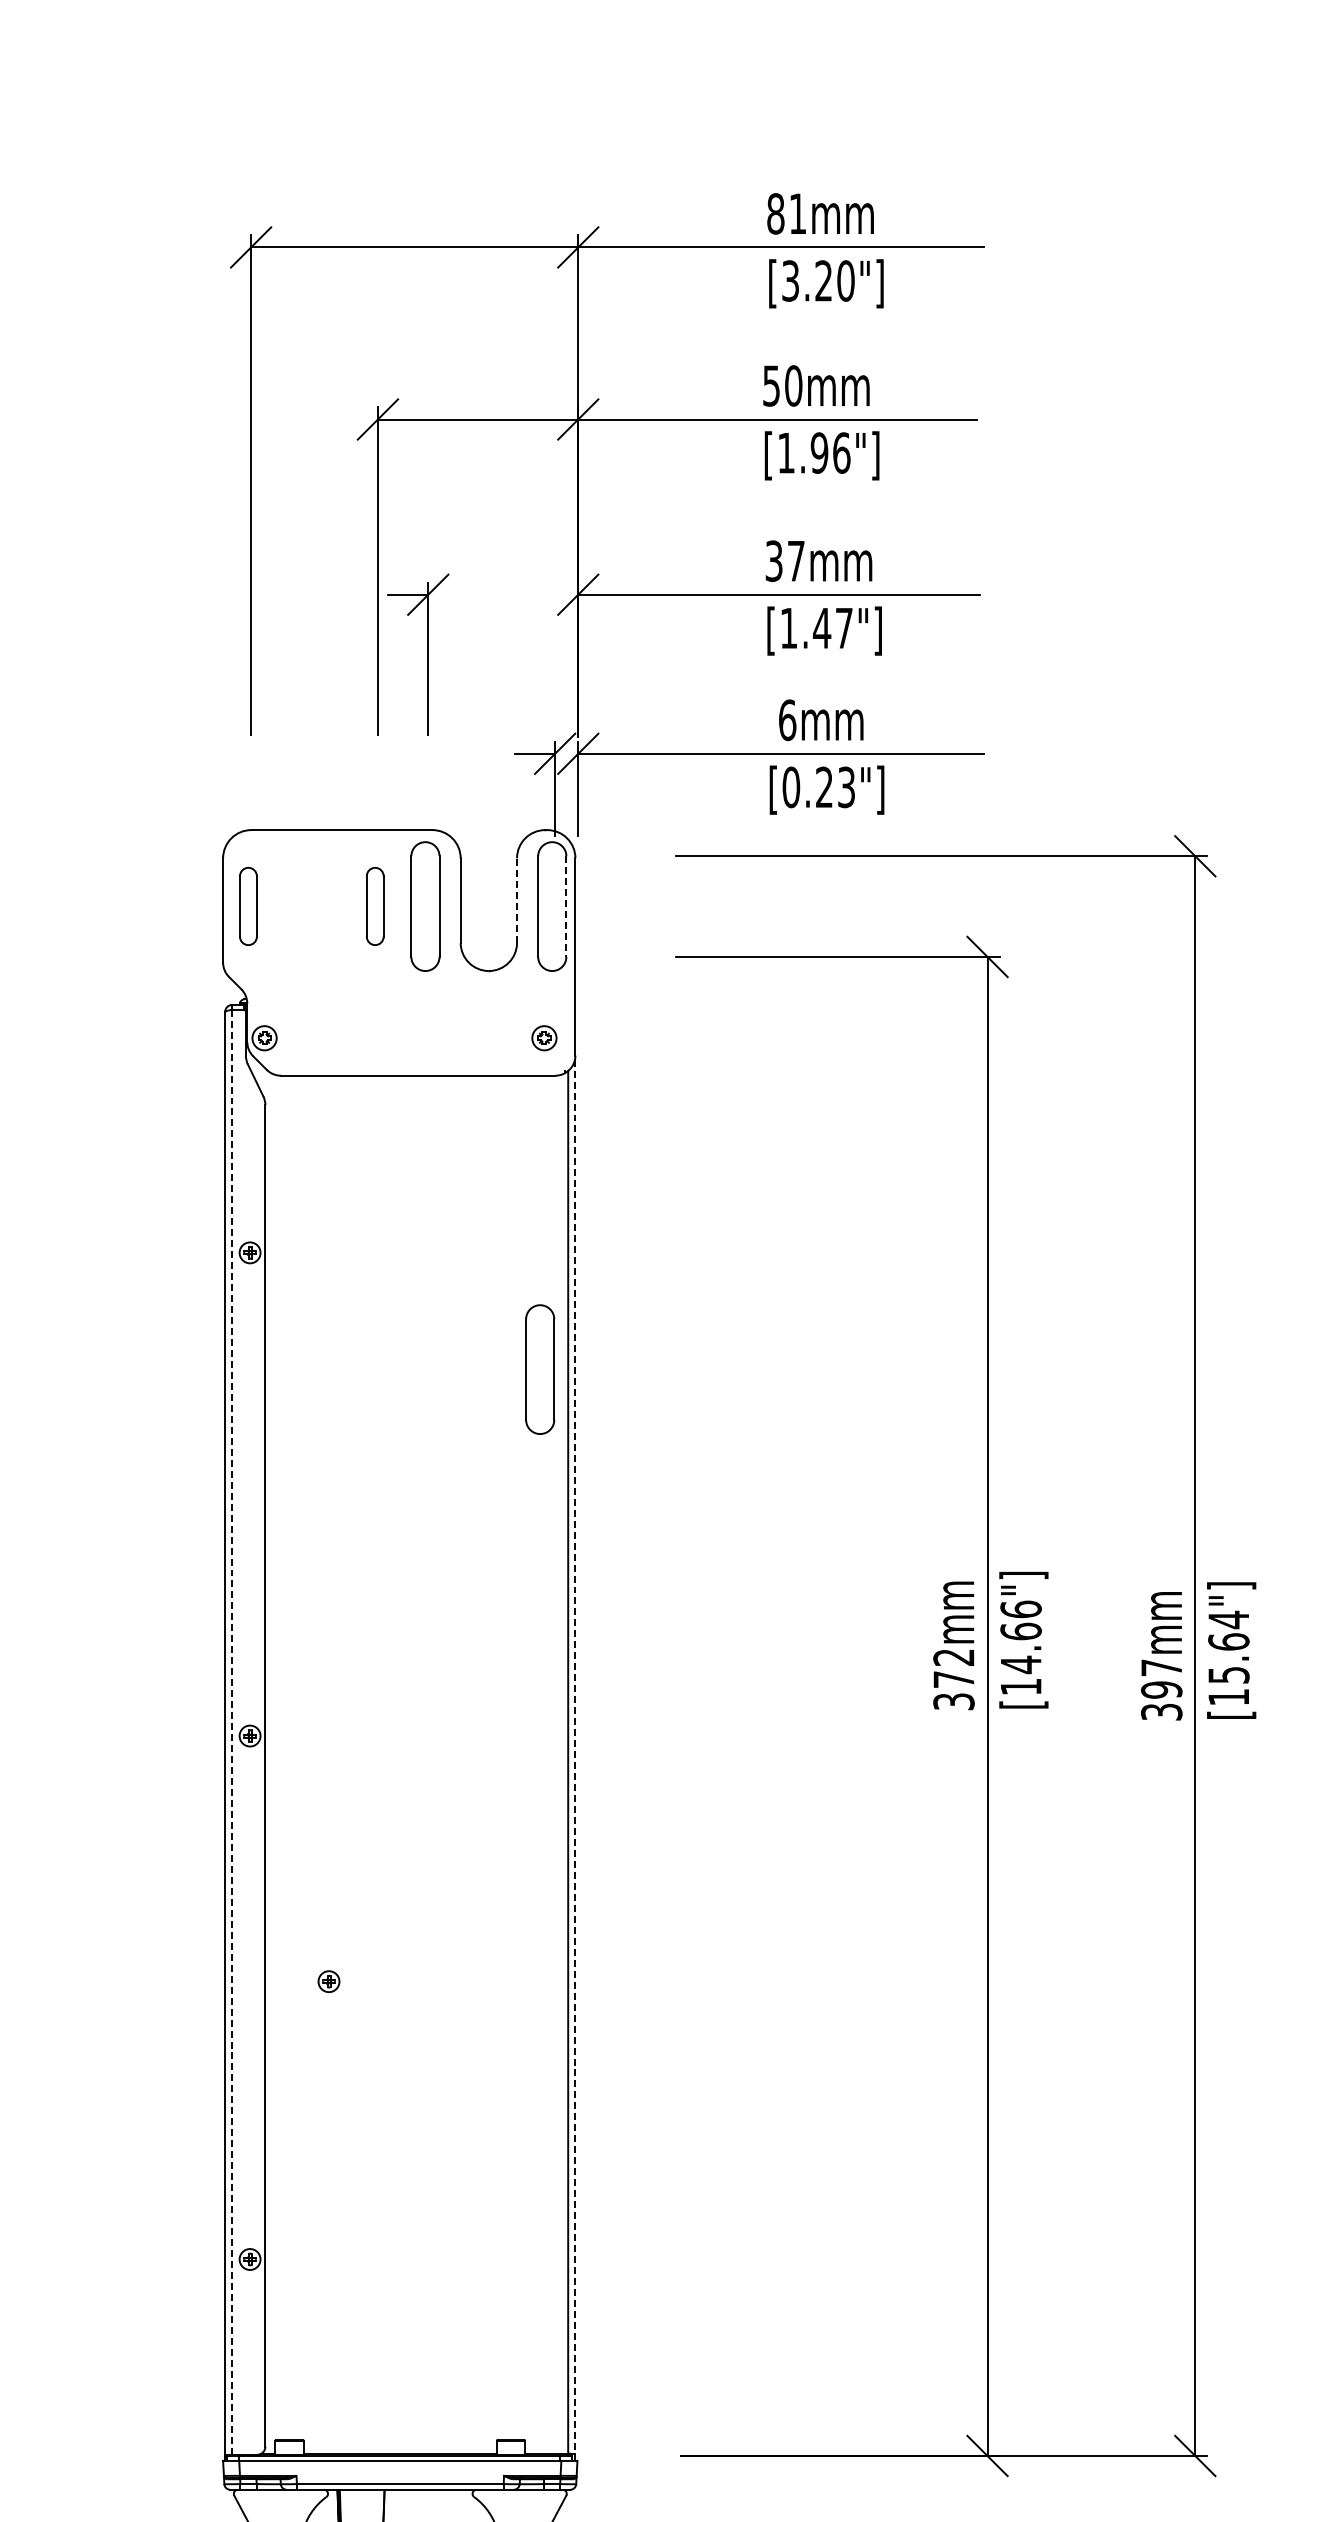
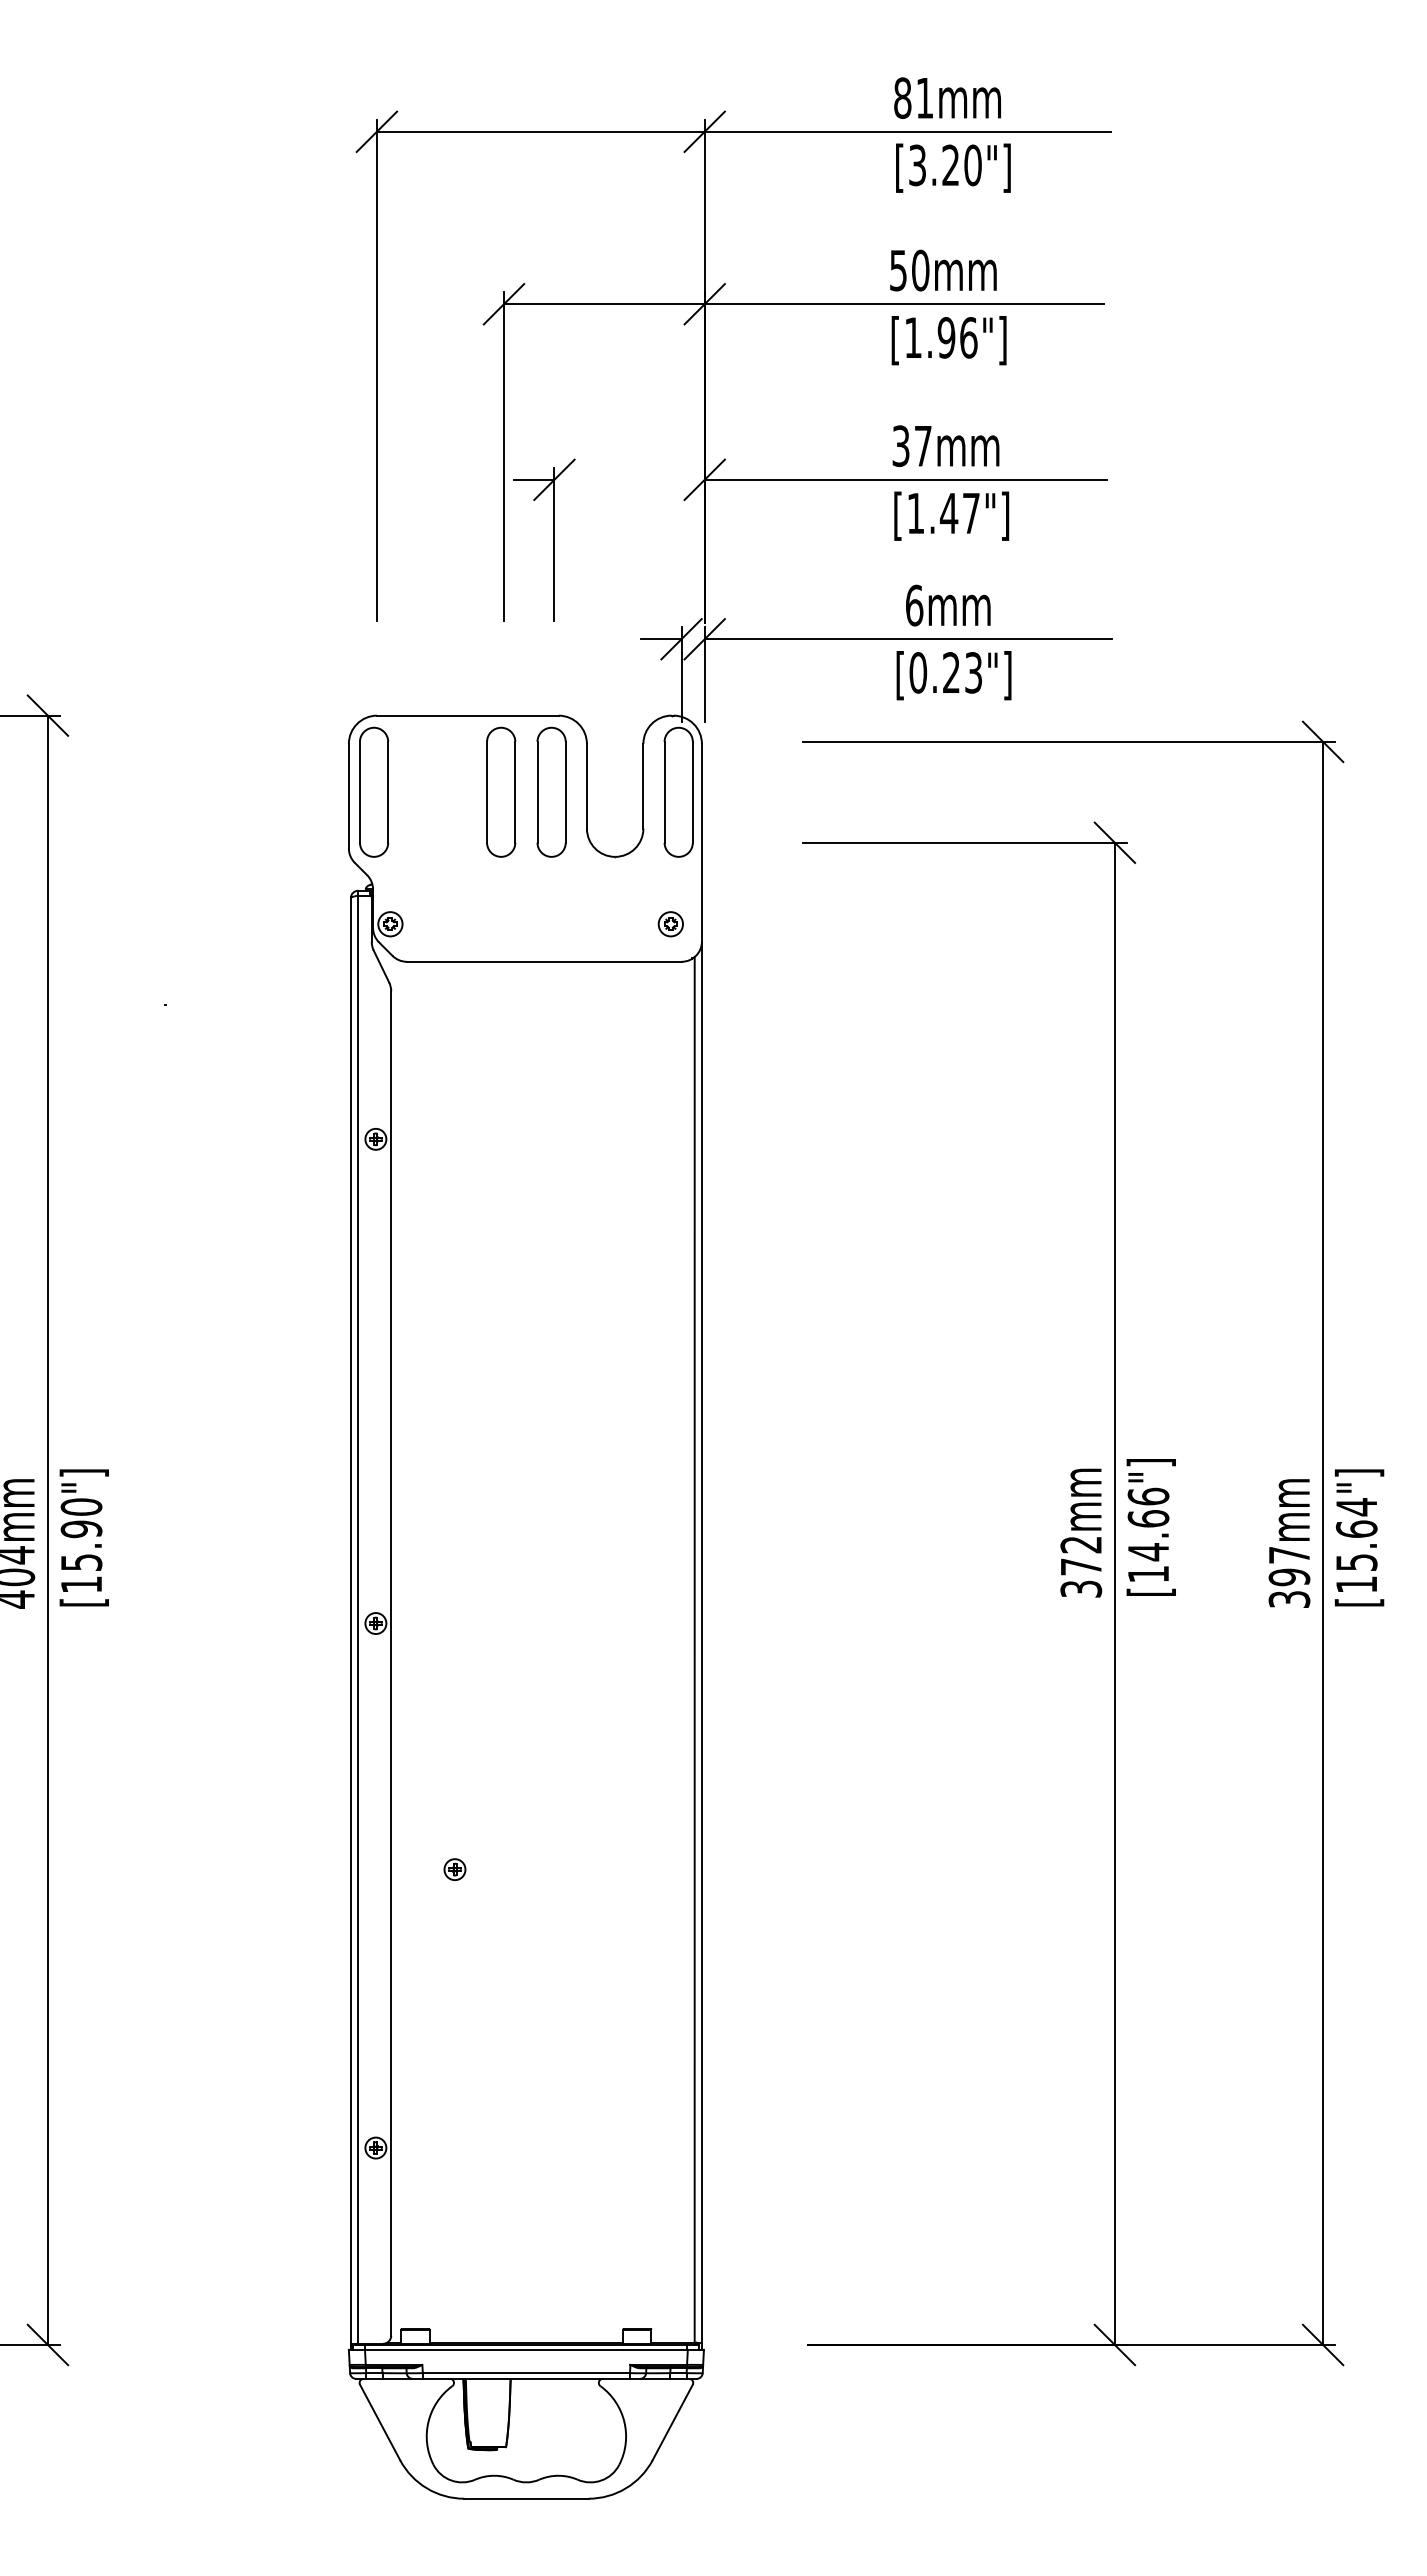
line: (517, 899) -> (643, 785), dashed -> solid
part: (248, 905) -> (374, 791), size x1.67
part: (375, 905) -> (501, 791), size x1.67
line: (566, 906) -> (692, 792), dashed -> solid
part: (540, 1368) -> (666, 1255), removed
line: (232, 1733) -> (358, 1620), dashed -> solid
line: (575, 1757) -> (701, 1645), dashed -> solid

